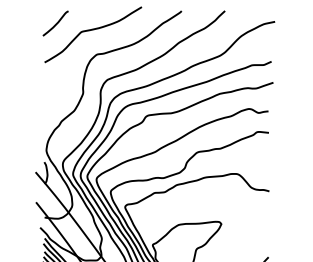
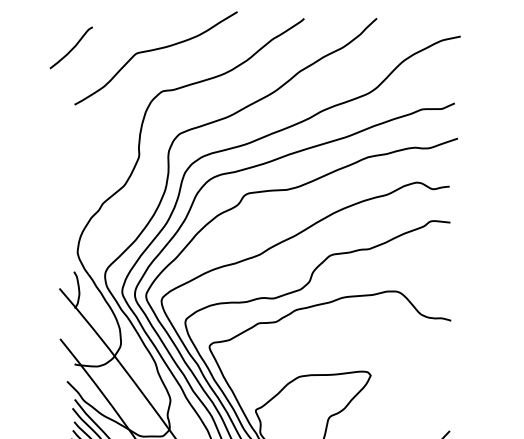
line: (55, 23) -> (70, 47), moved

